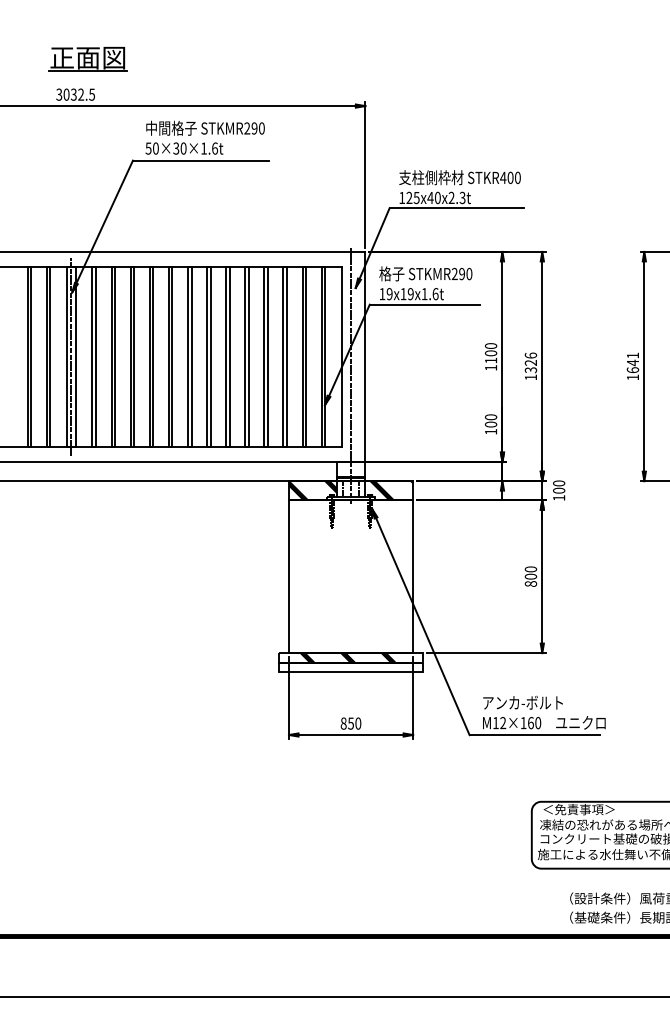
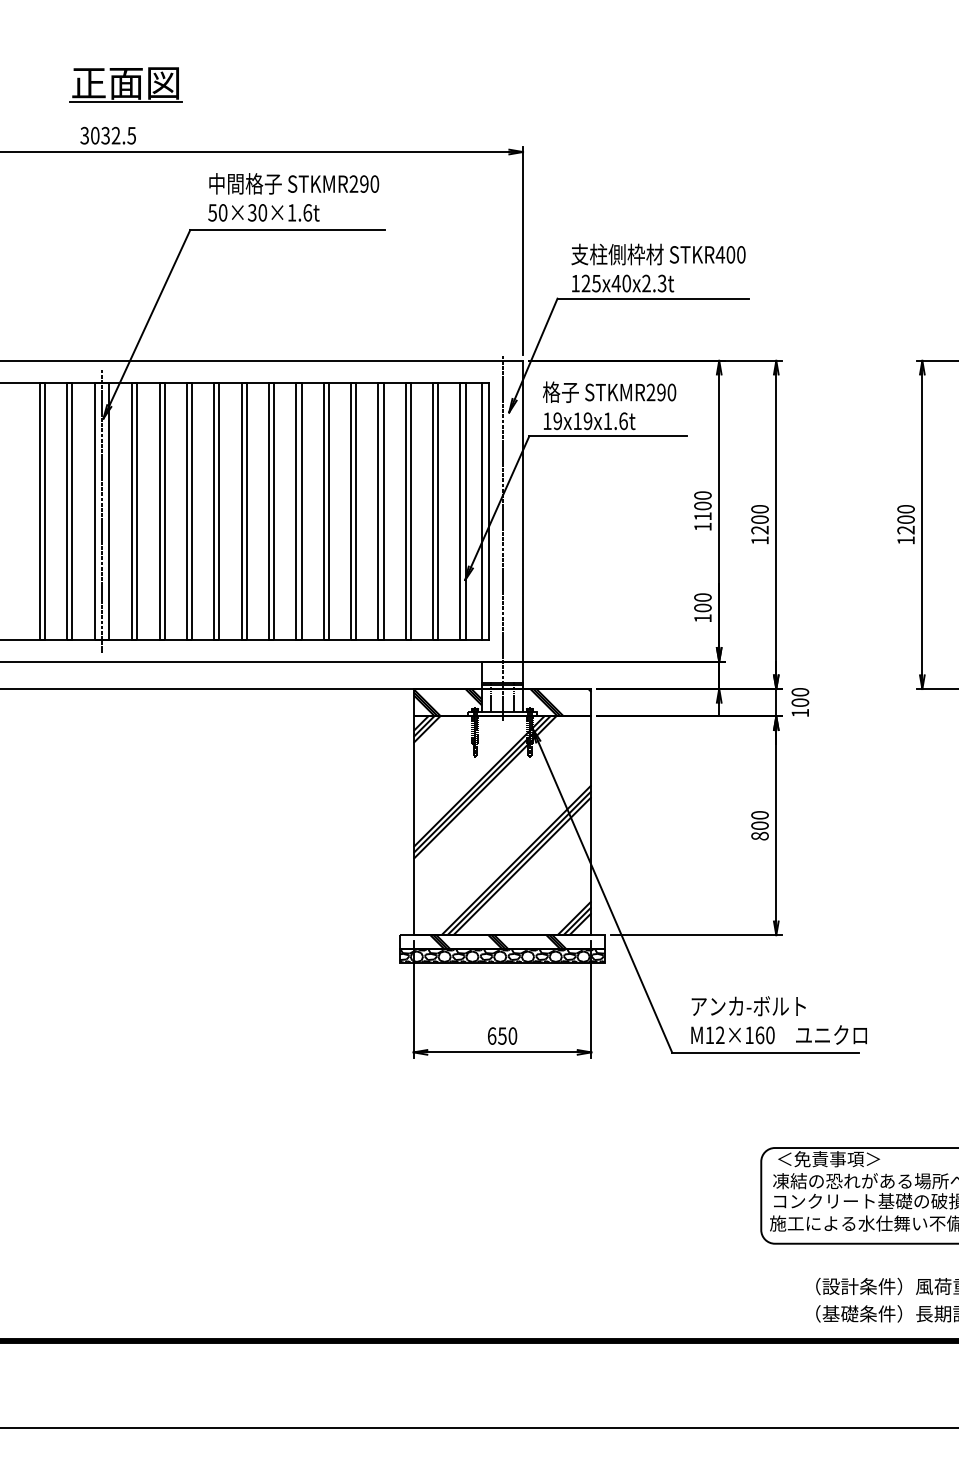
line: (336, 356) -> (481, 510), added
text: (530, 362) -> (759, 519), 1326 -> 1200
text: (632, 362) -> (905, 519), 1641 -> 1200
hatch: (350, 576) -> (501, 825), added
hatch: (350, 667) -> (501, 955), added
text: (343, 723) -> (491, 1035), 850 -> 650

